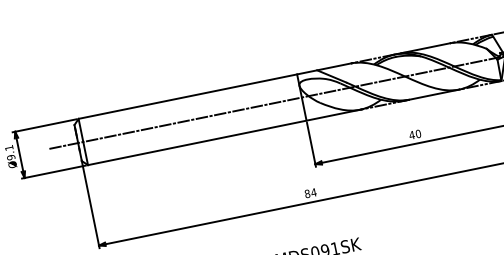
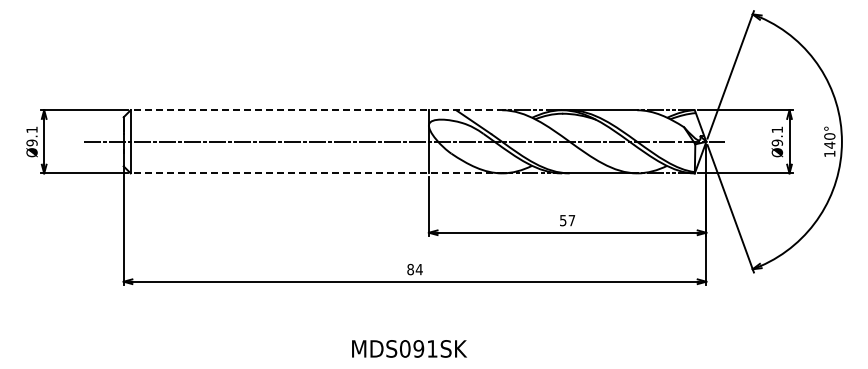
line: (215, 91) -> (317, 110), solid -> dashed
text: (415, 134) -> (567, 220), 40 -> 57
line: (224, 137) -> (317, 173), solid -> dashed

